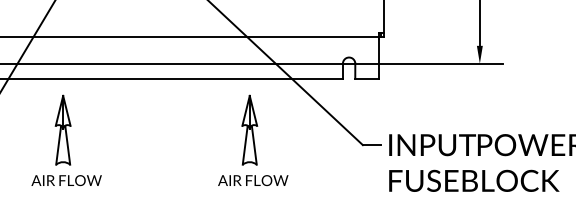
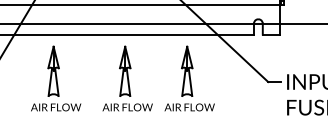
part: (166, 140) -> (127, 78), added

